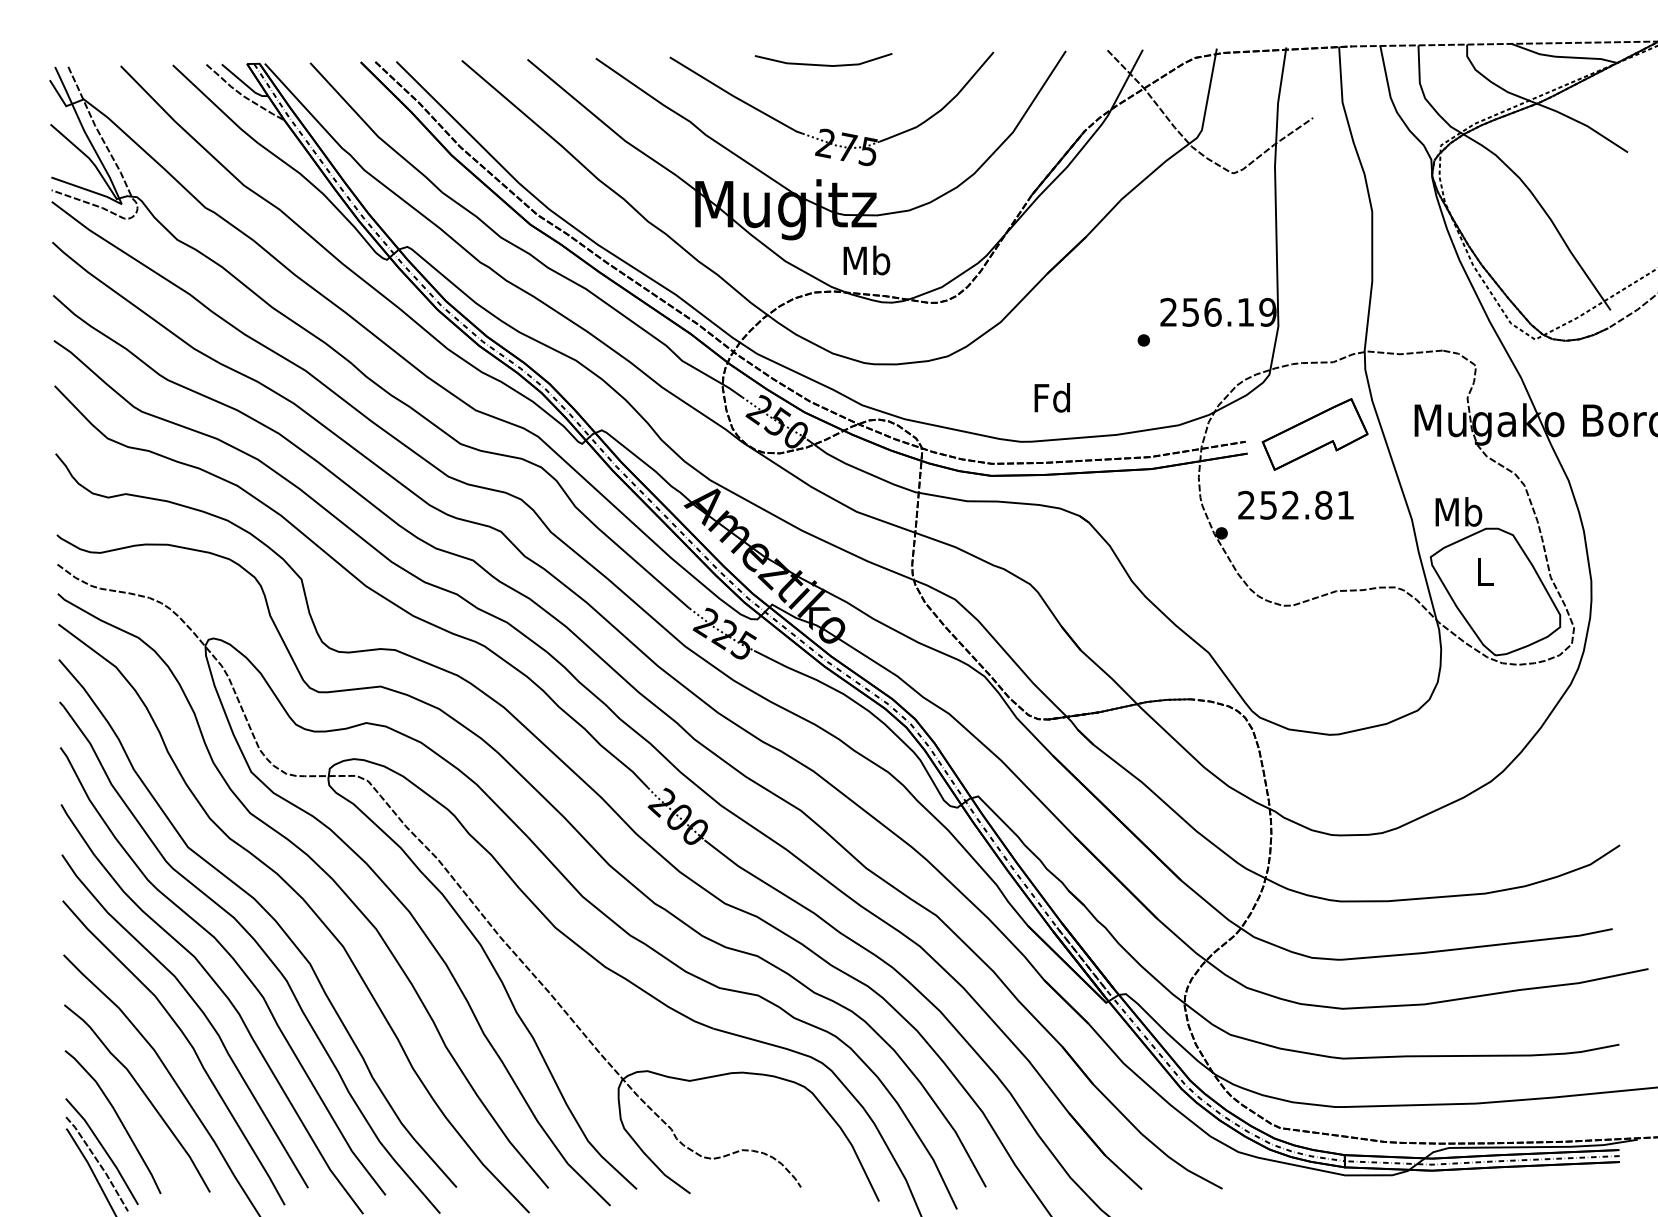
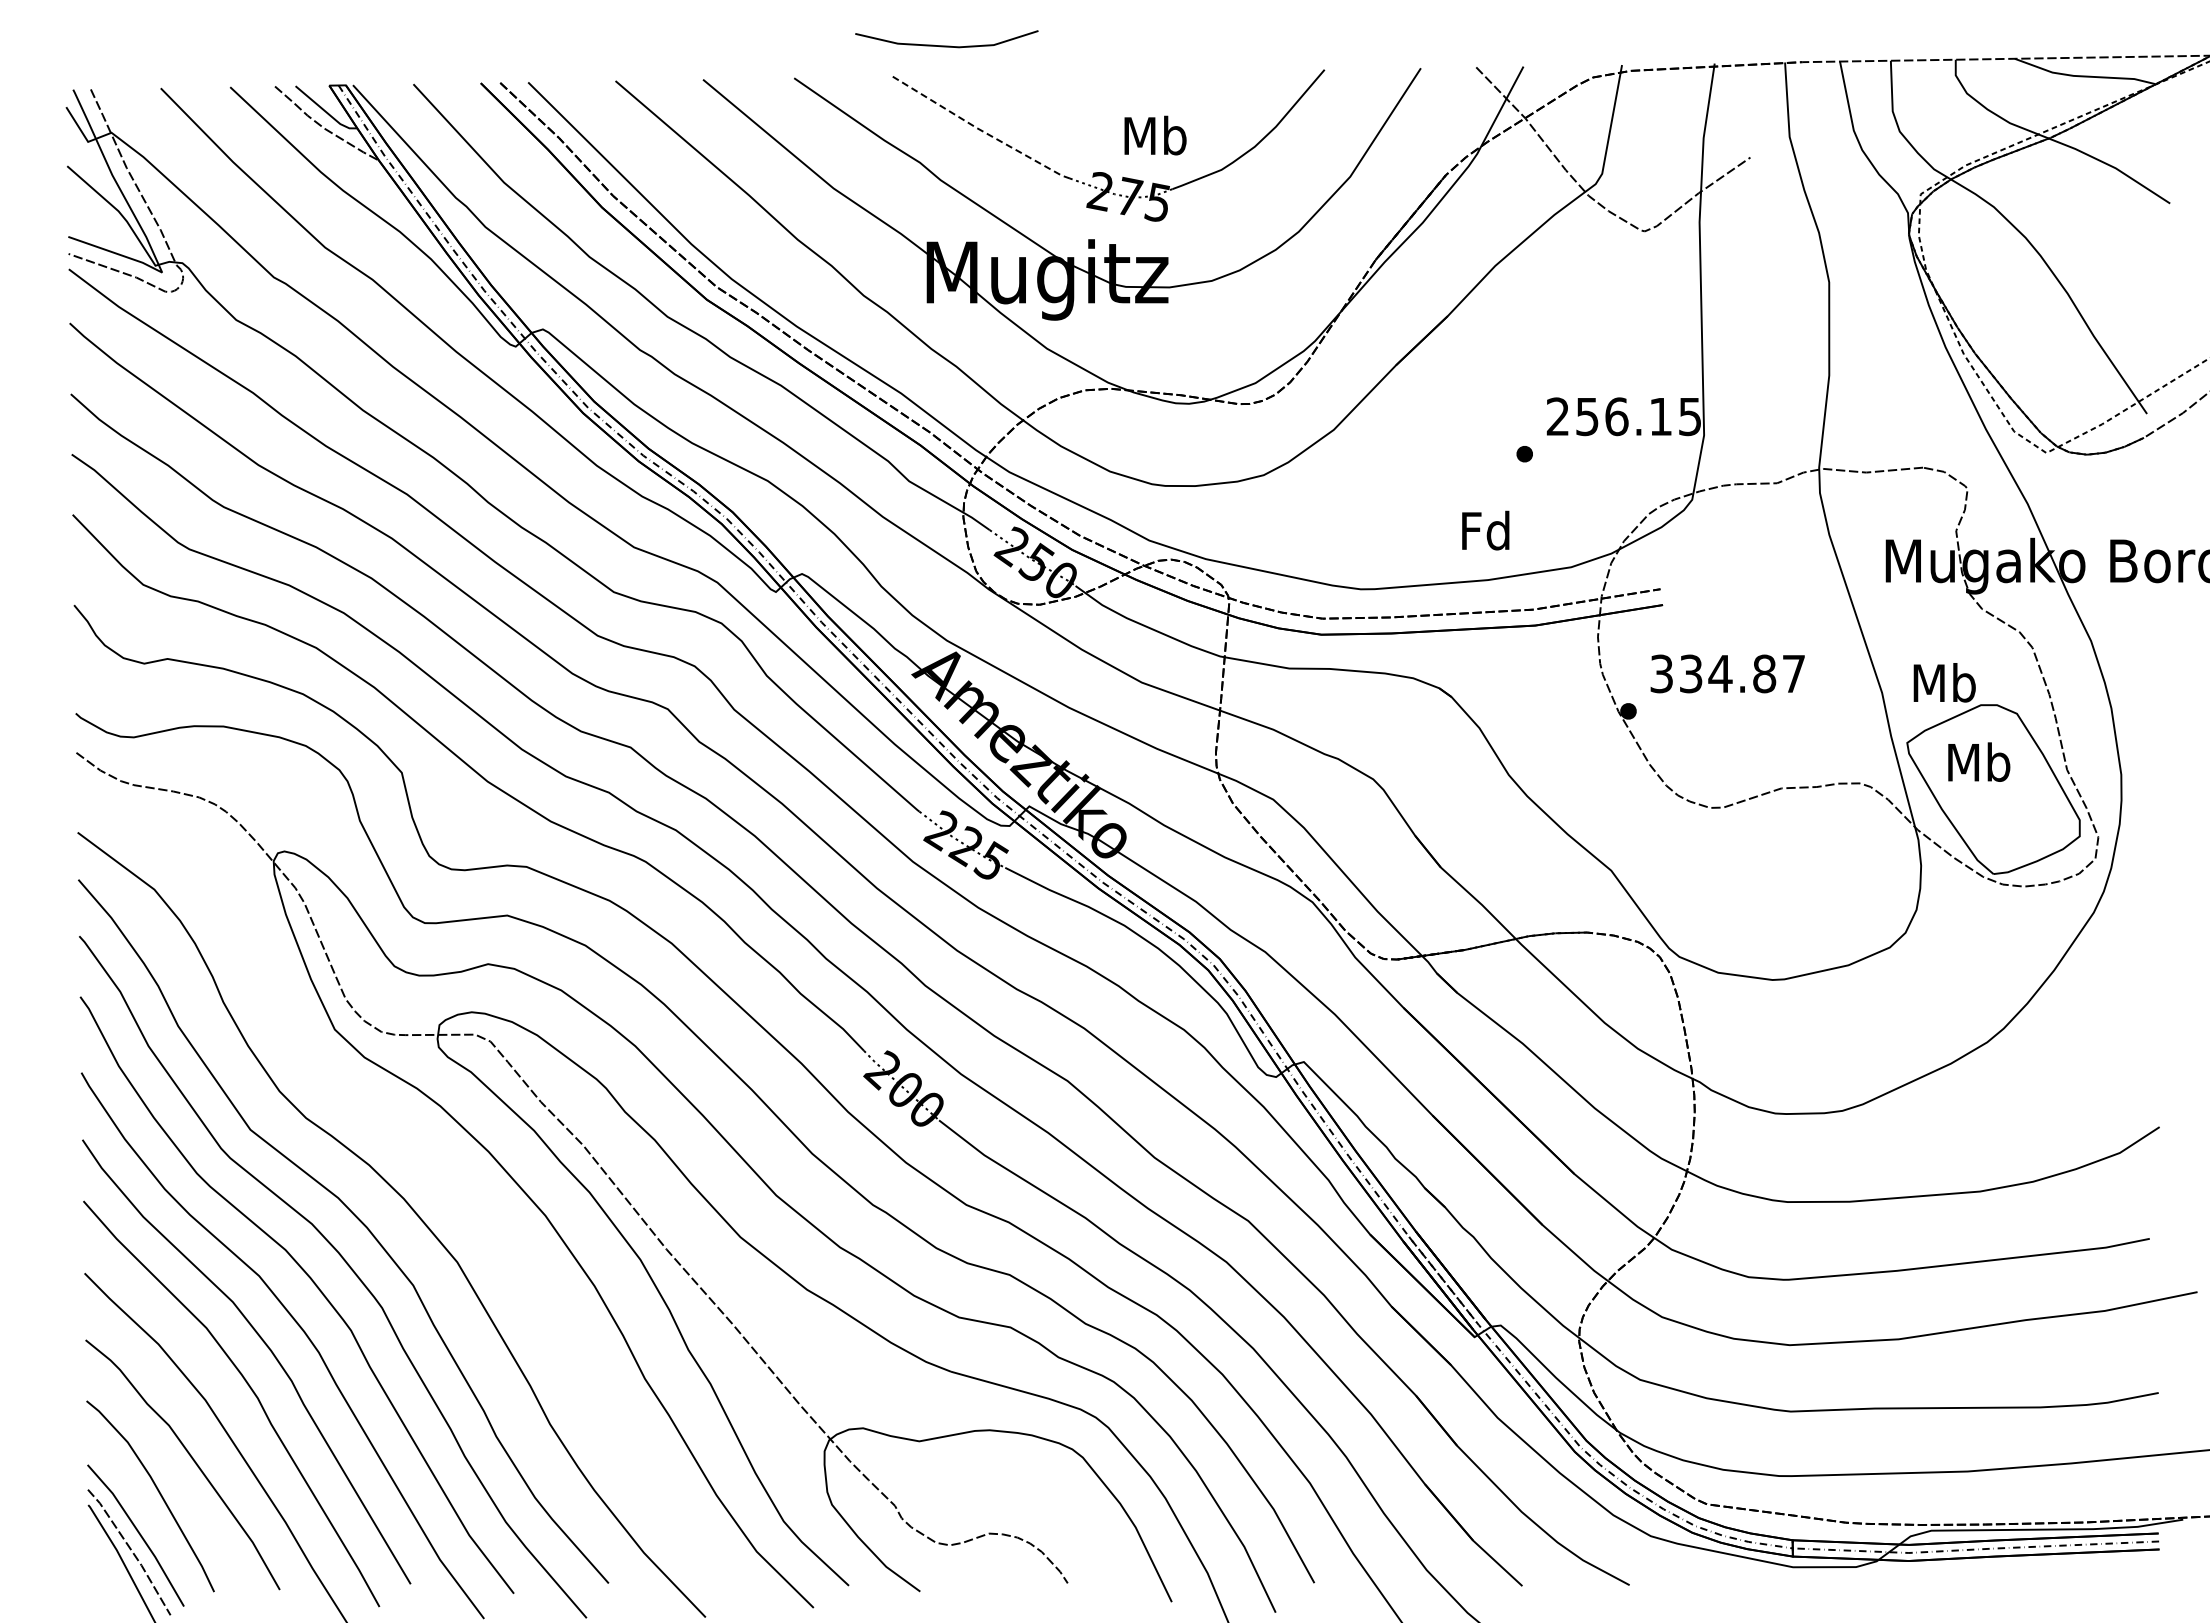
line: (823, 64) -> (946, 45), moved
line: (734, 96) -> (979, 129), solid -> dashed
text: (866, 260) -> (1155, 135), moved
text: (1267, 312) -> (1689, 416), 256.19 -> 256.15
text: (1052, 397) -> (1485, 530), moved
part: (1314, 434) -> (1752, 579), removed
text: (1295, 504) -> (1727, 673), 252.81 -> 334.87
text: (1484, 570) -> (1979, 761), L -> Mb
curve: (322, 870) -> (429, 1160), removed

